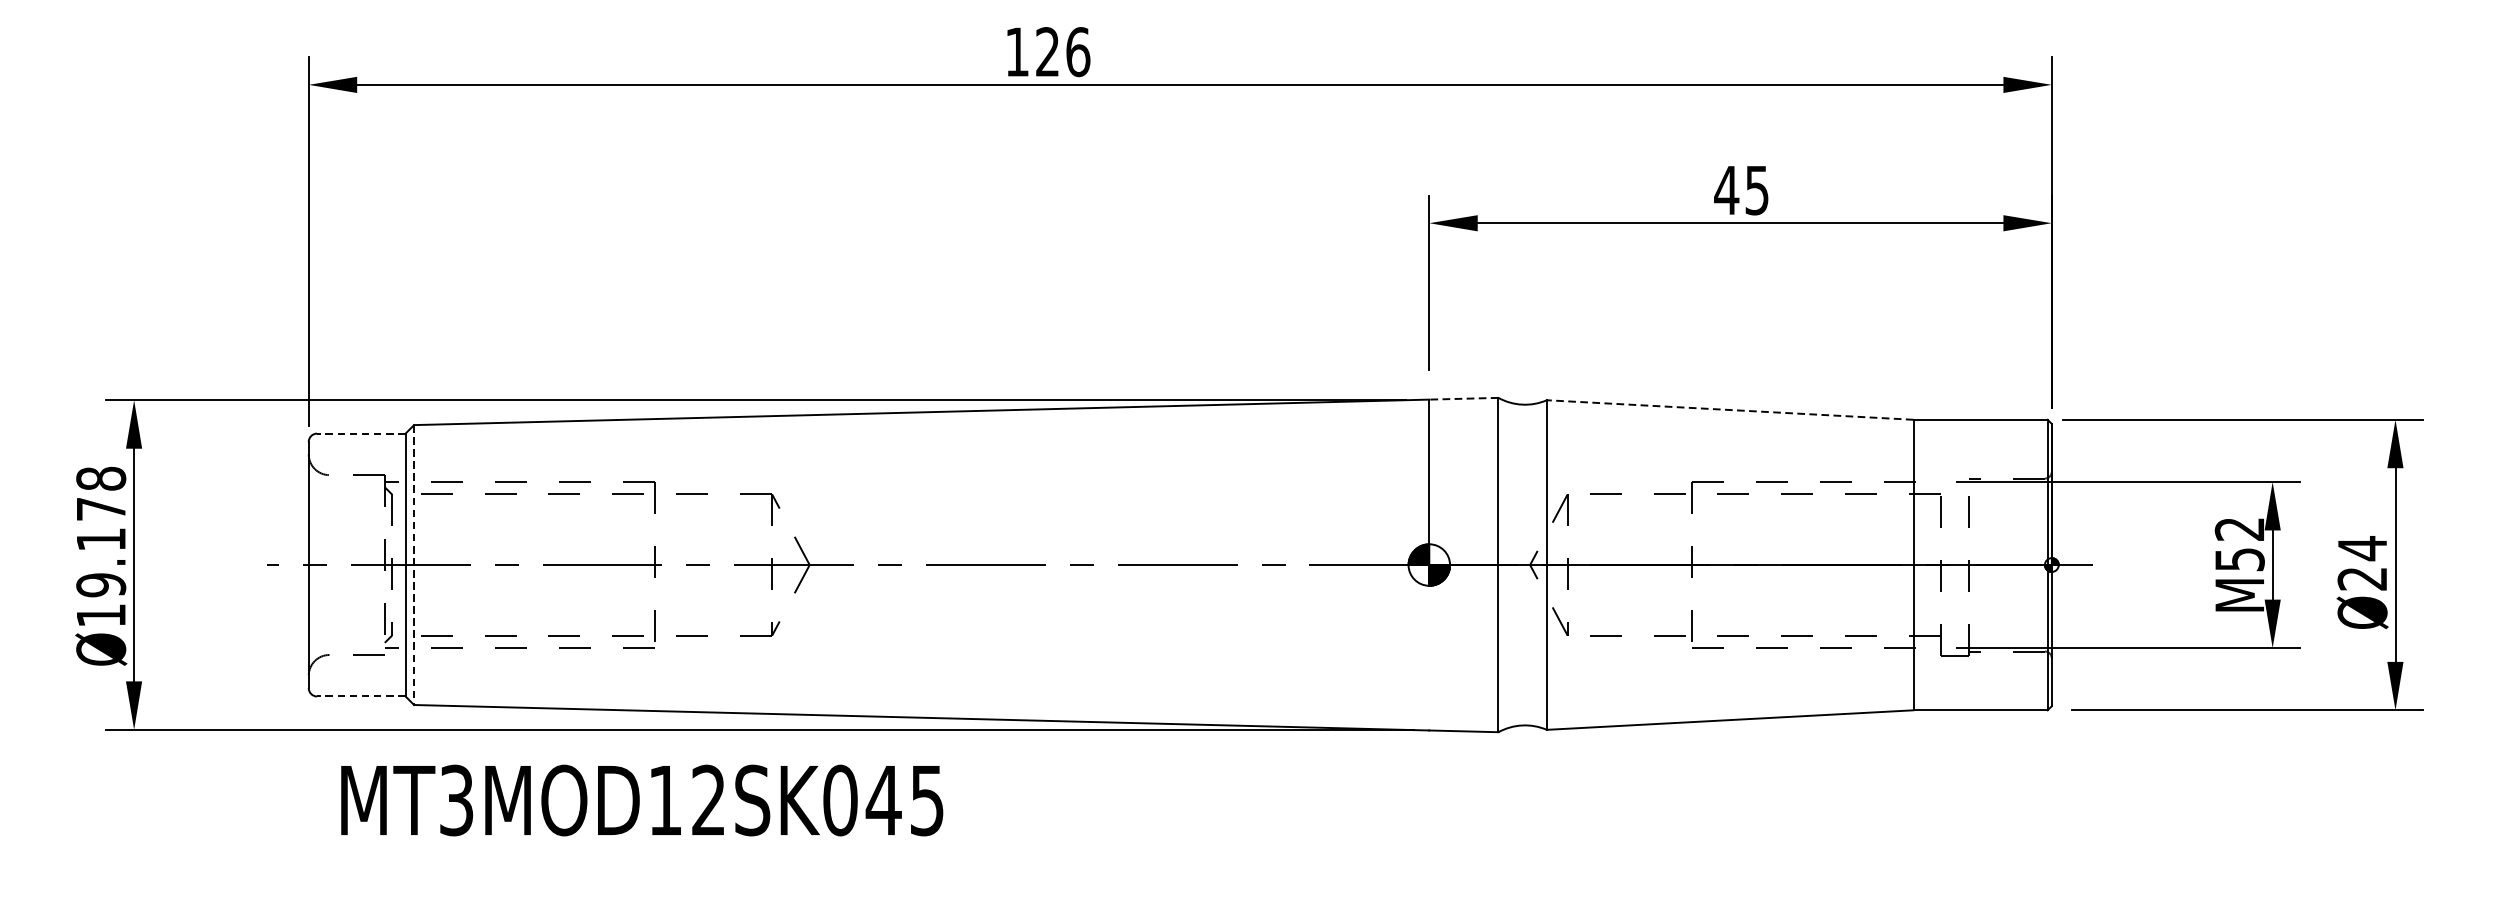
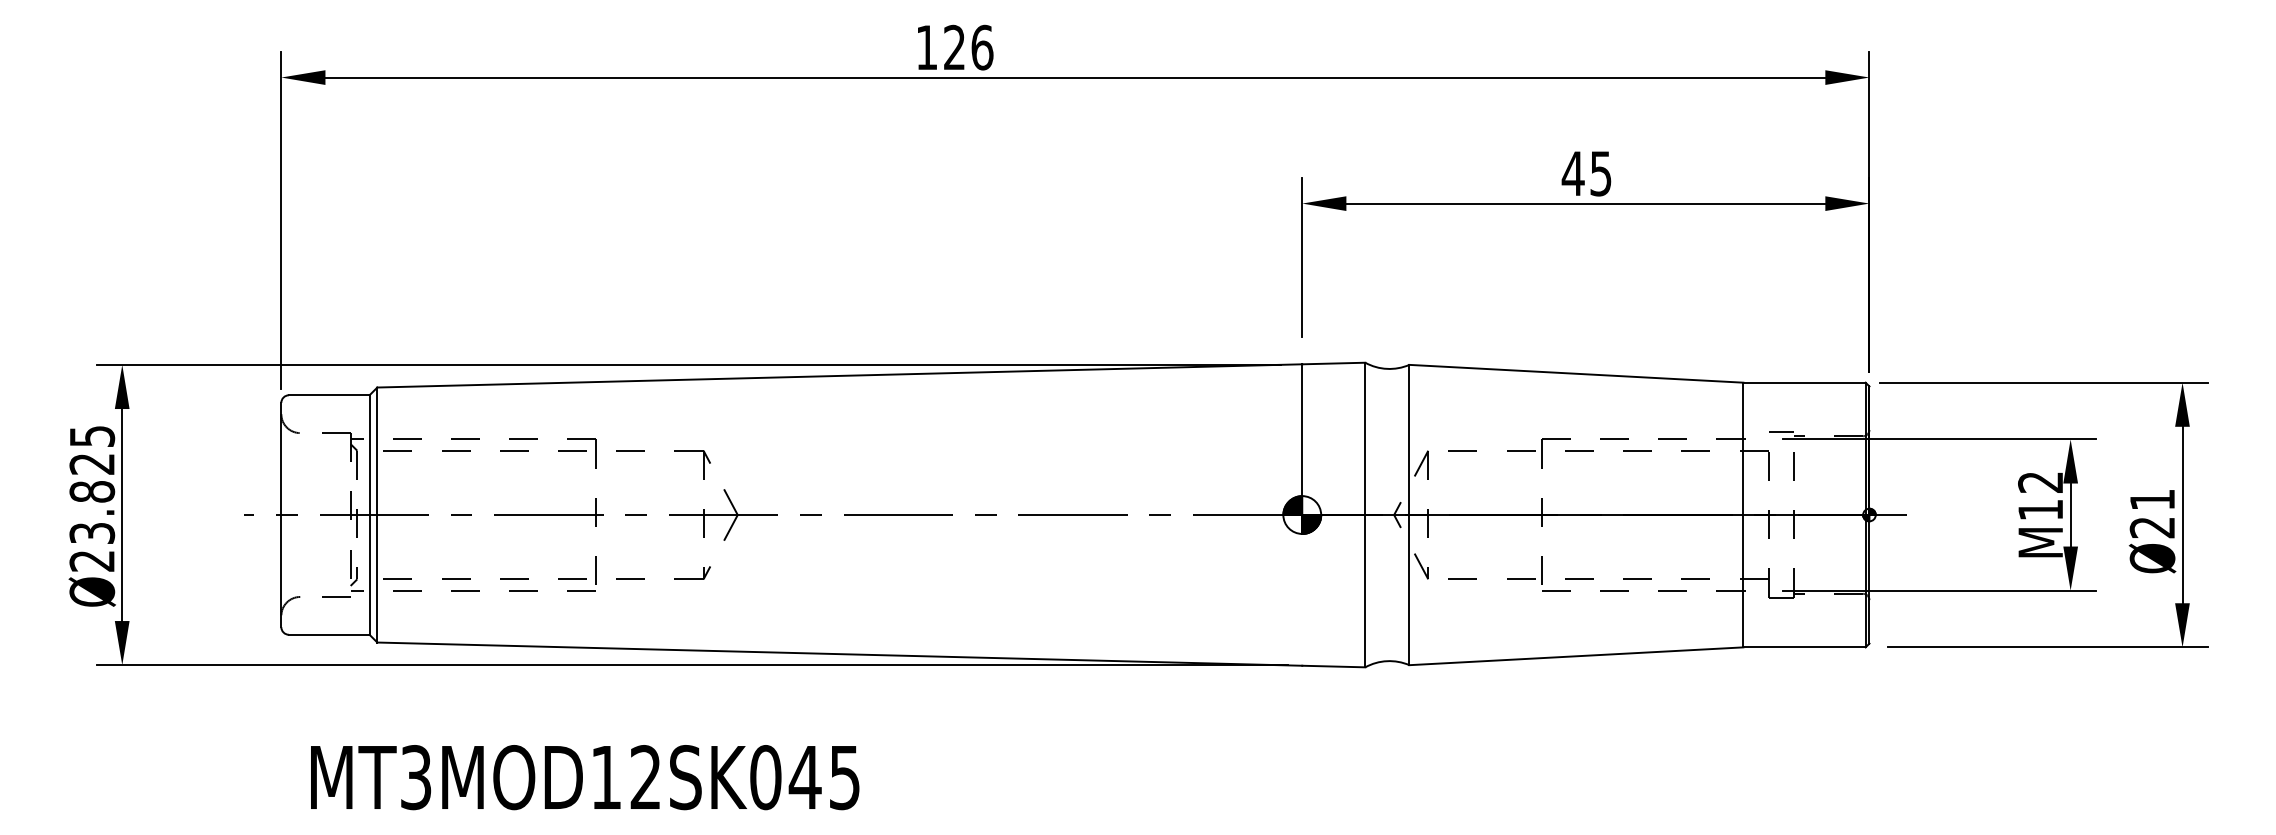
line: (1463, 398) -> (1333, 363), dashed -> solid
line: (1729, 409) -> (1575, 373), dashed -> solid
line: (360, 433) -> (328, 395), dashed -> solid
line: (1954, 474) -> (1780, 432), added
text: (101, 546) -> (92, 498), Ø19.178 -> Ø23.825
text: (2362, 548) -> (2152, 499), Ø24 -> Ø21
text: (2239, 560) -> (2040, 510), M52 -> M12
line: (414, 565) -> (377, 515), dashed -> solid
line: (360, 696) -> (328, 634), dashed -> solid
text: (642, 800) -> (585, 777), moved

